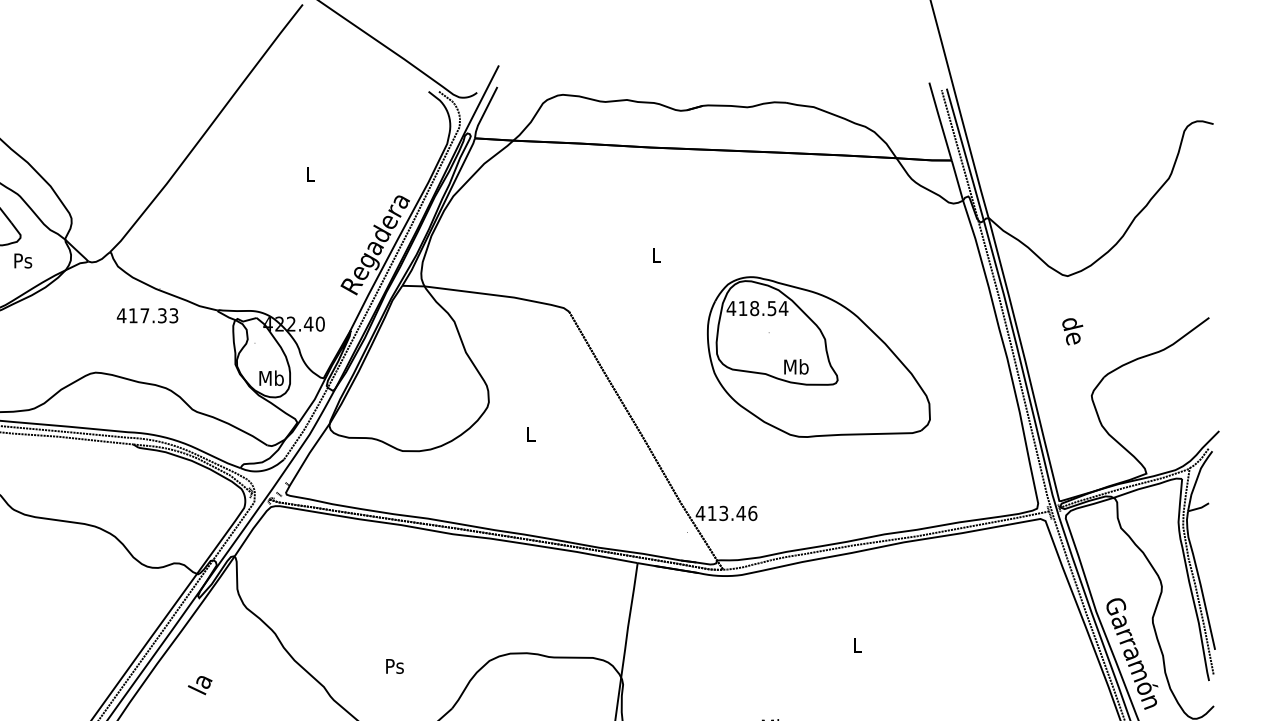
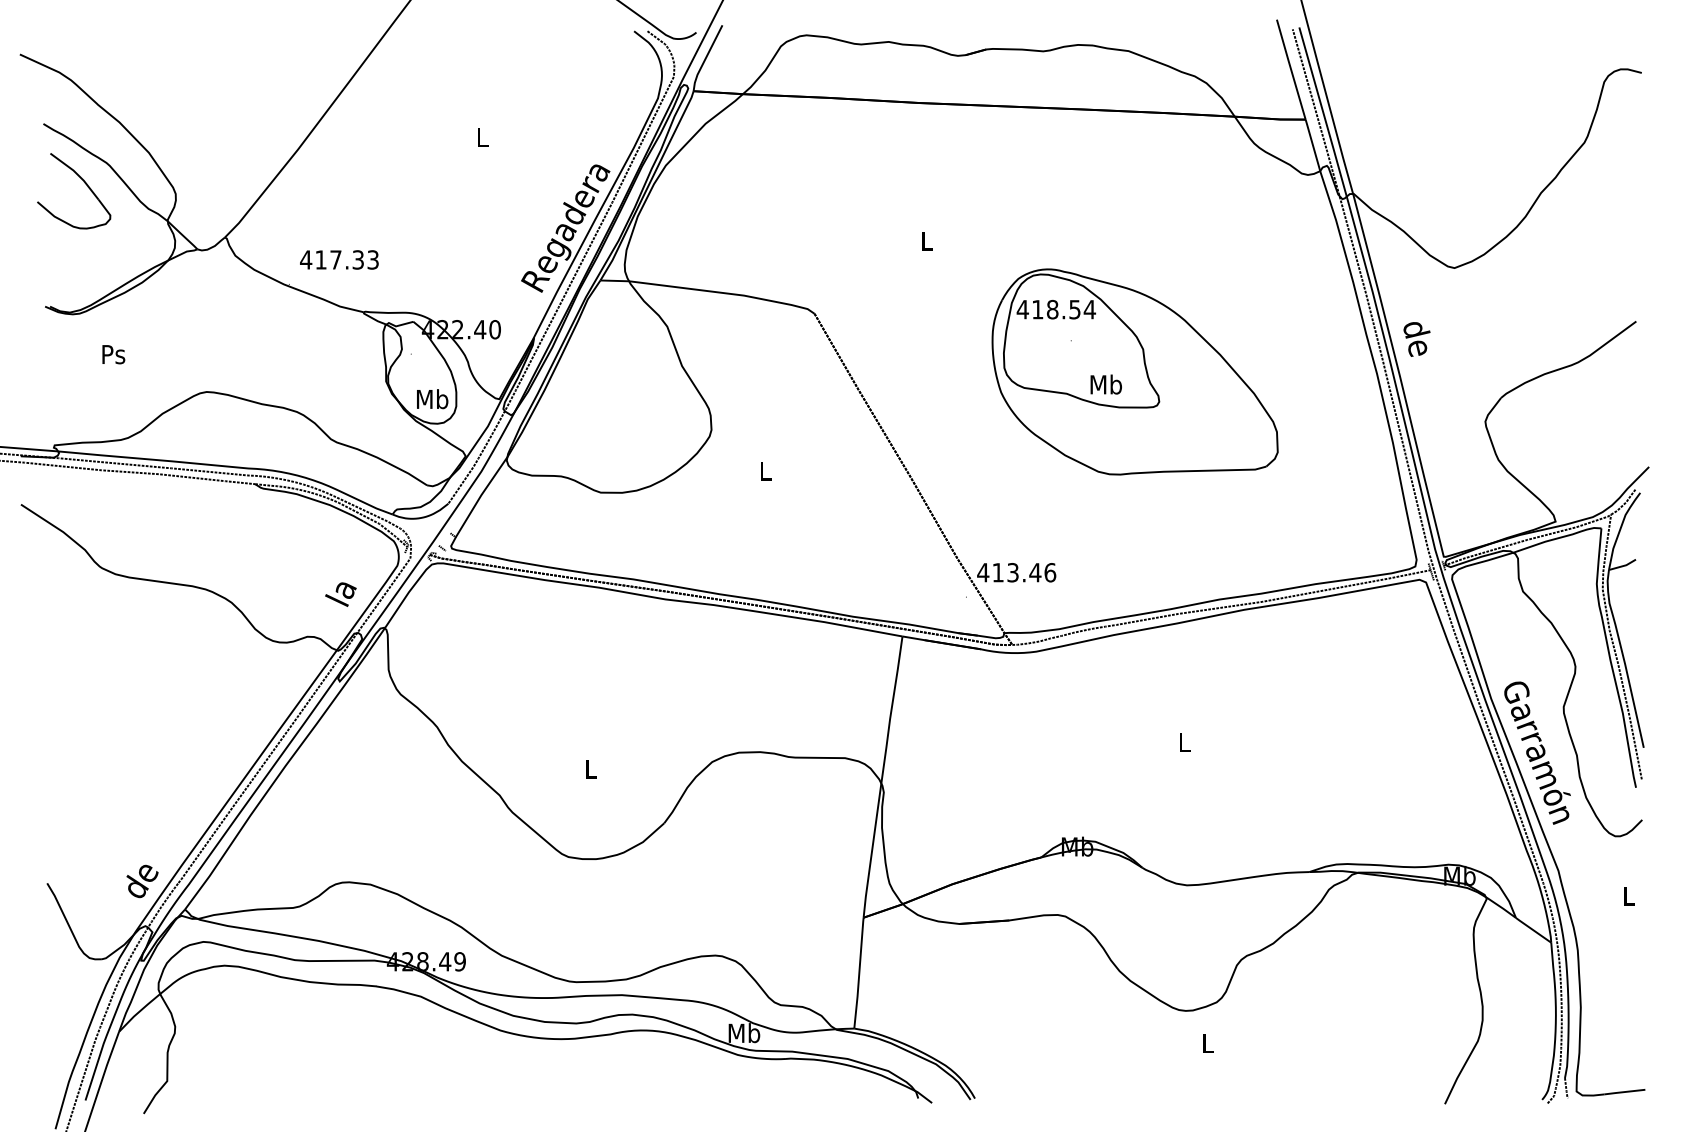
text: (23, 260) -> (113, 354), moved
text: (147, 315) -> (339, 259), moved
text: (1072, 331) -> (1416, 339), moved
text: (394, 665) -> (590, 768), Ps -> L
text: (199, 685) -> (340, 594), moved

